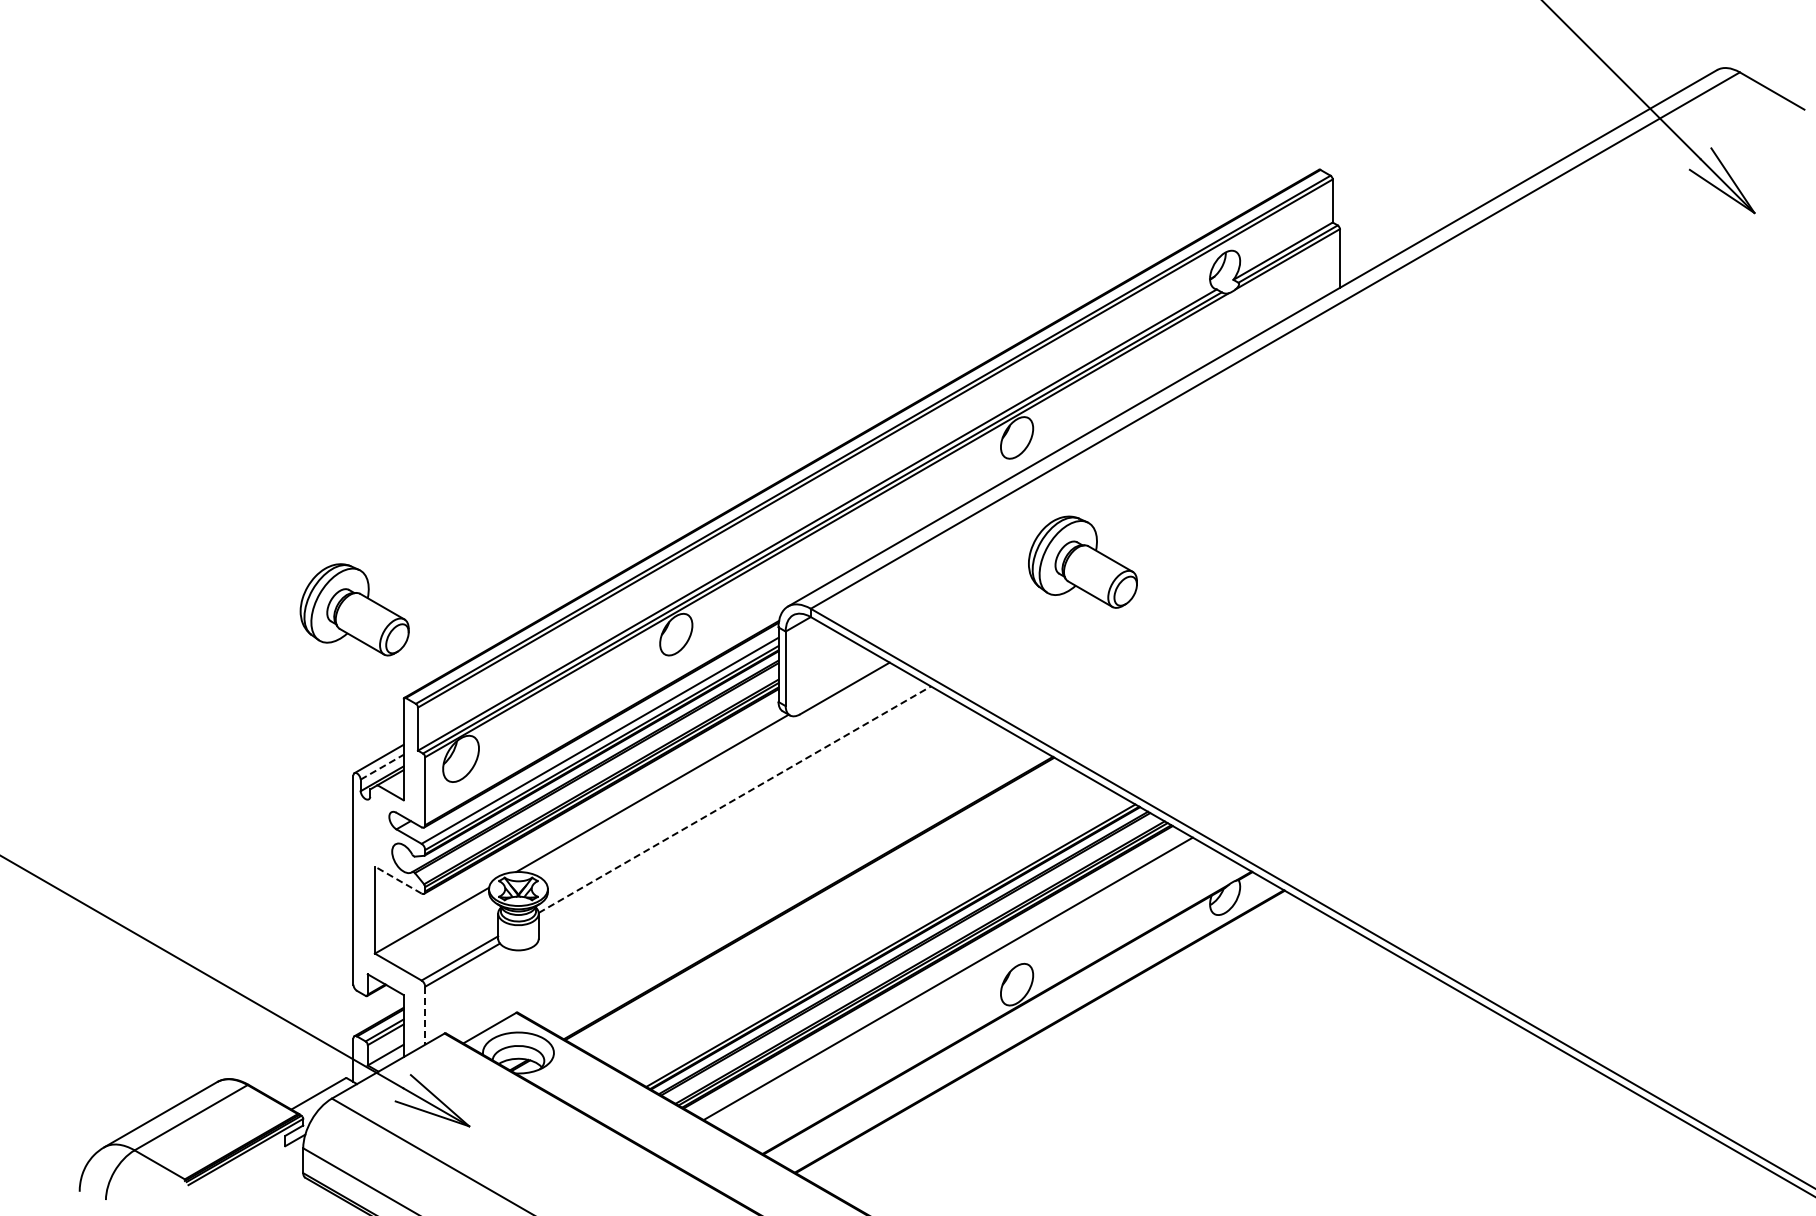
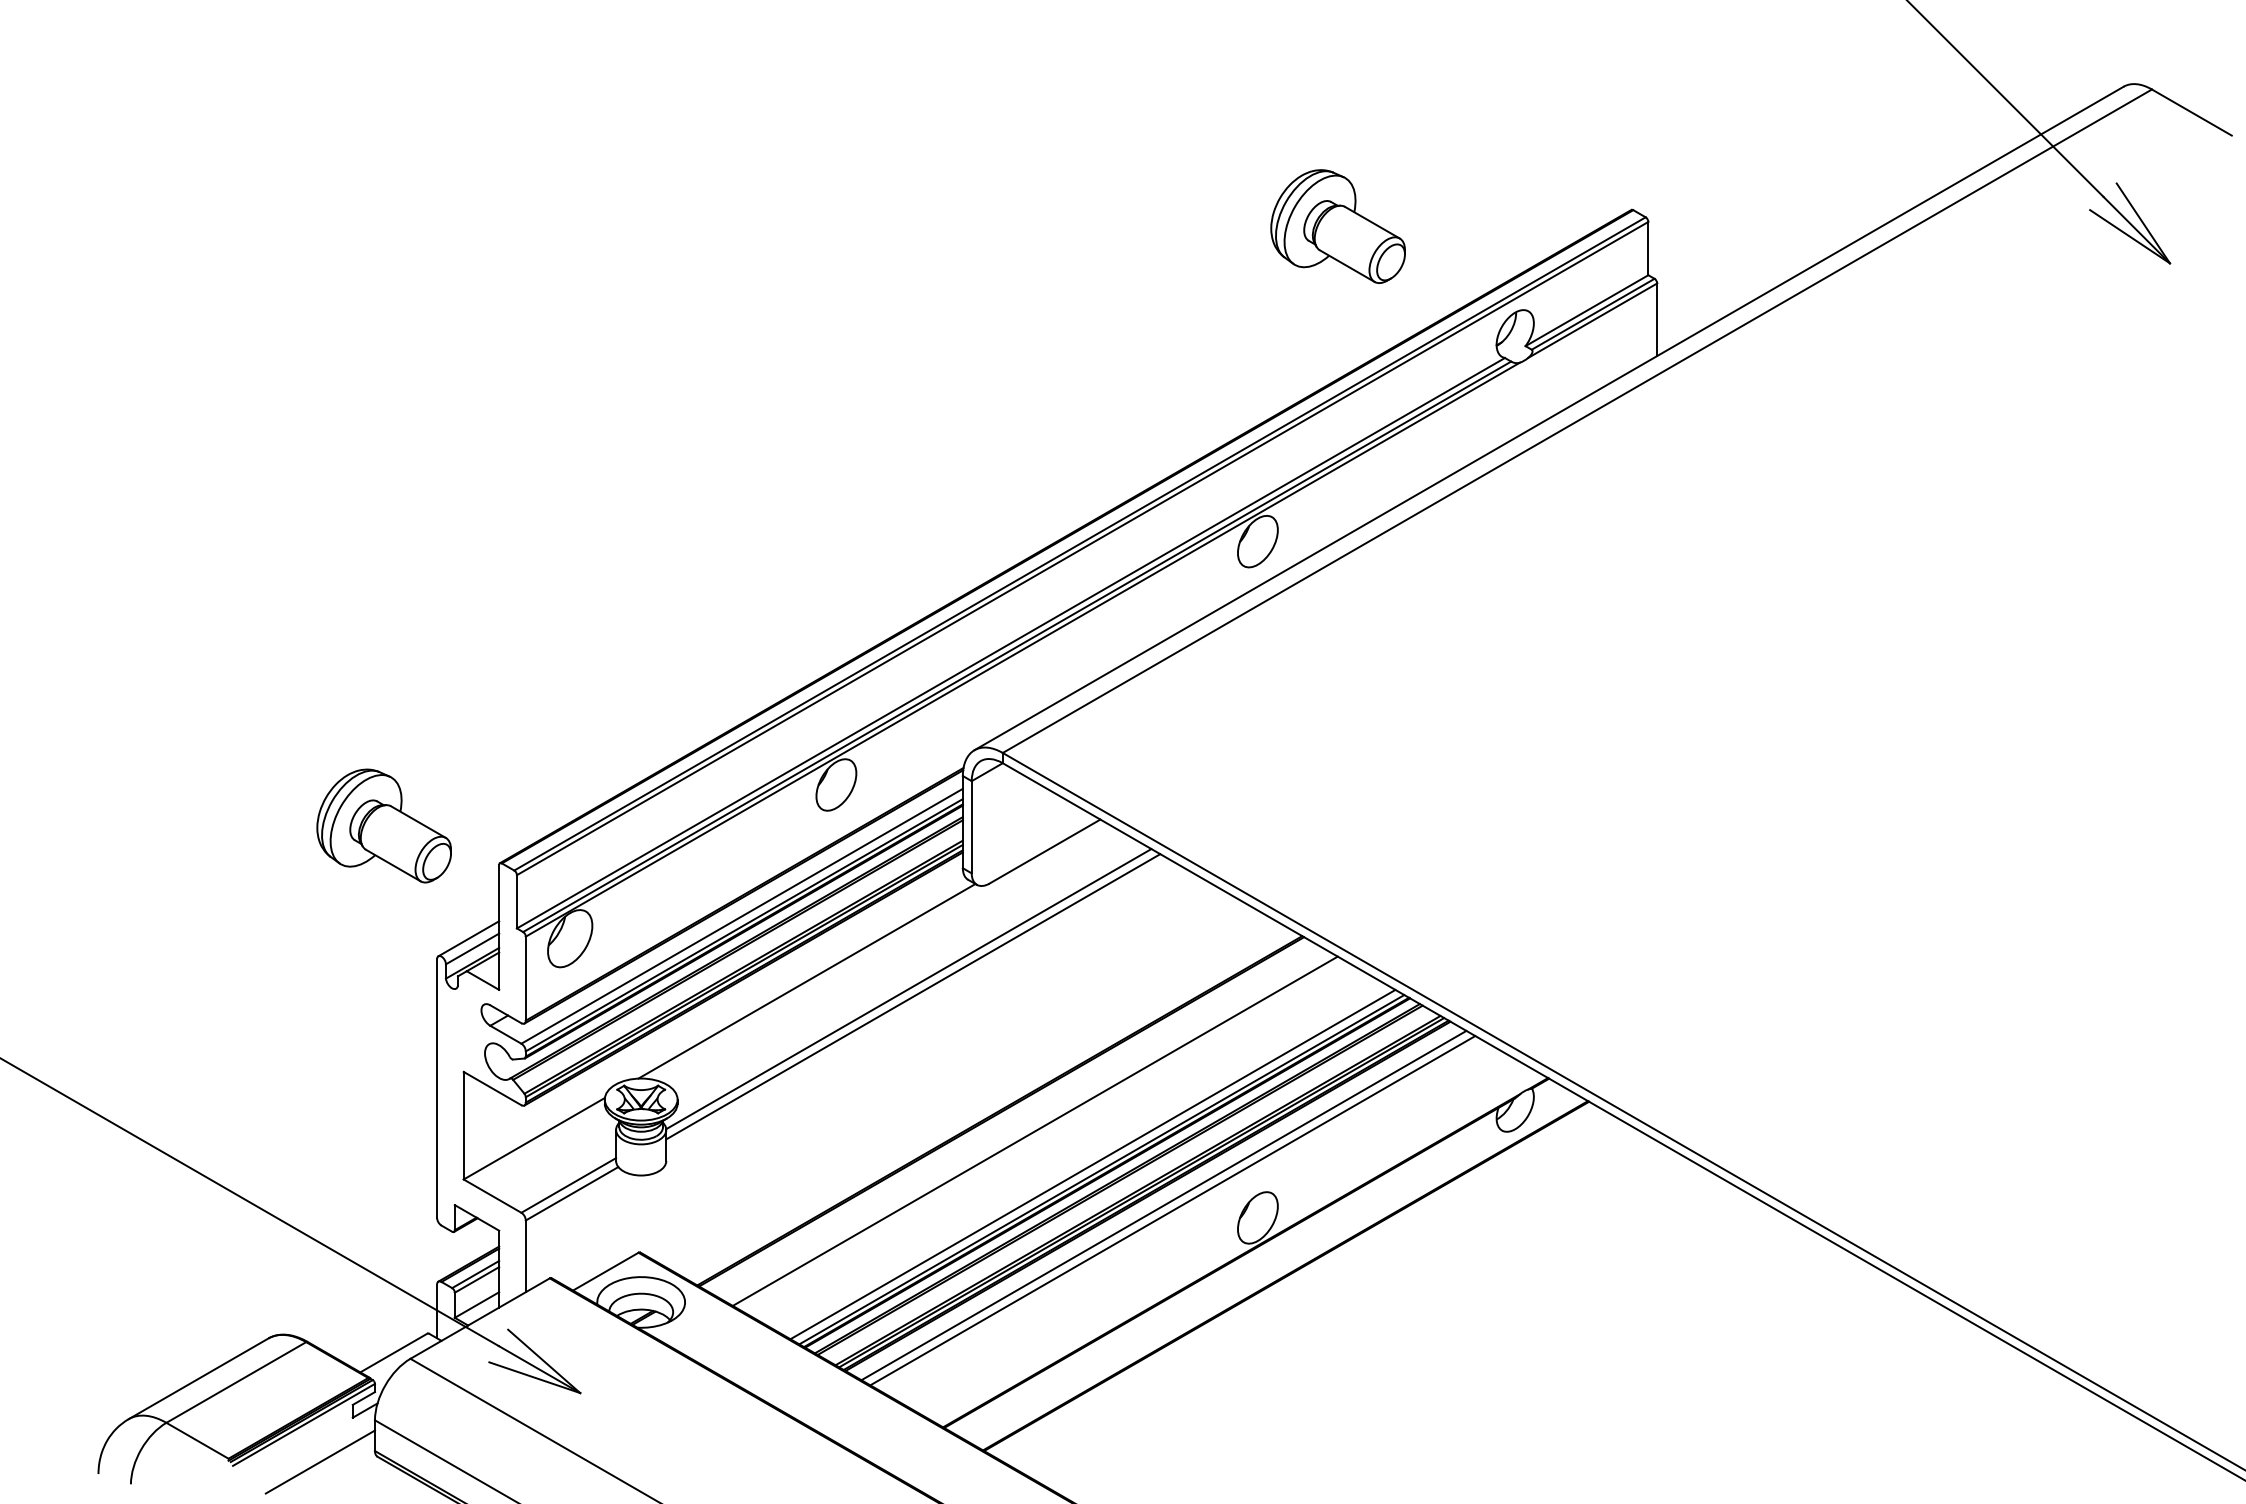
part: (1082, 561) -> (1337, 225), moved
part: (354, 609) -> (383, 825), moved
line: (382, 767) -> (473, 949), dashed -> solid
line: (735, 799) -> (909, 988), dashed -> solid
line: (738, 805) -> (913, 996), added
line: (398, 880) -> (492, 1089), dashed -> solid
line: (836, 914) -> (1034, 1131), added
line: (883, 941) -> (1092, 1164), added
line: (940, 974) -> (1163, 1205), added
line: (425, 1015) -> (526, 1256), dashed -> solid
line: (259, 1181) -> (320, 1461), added

